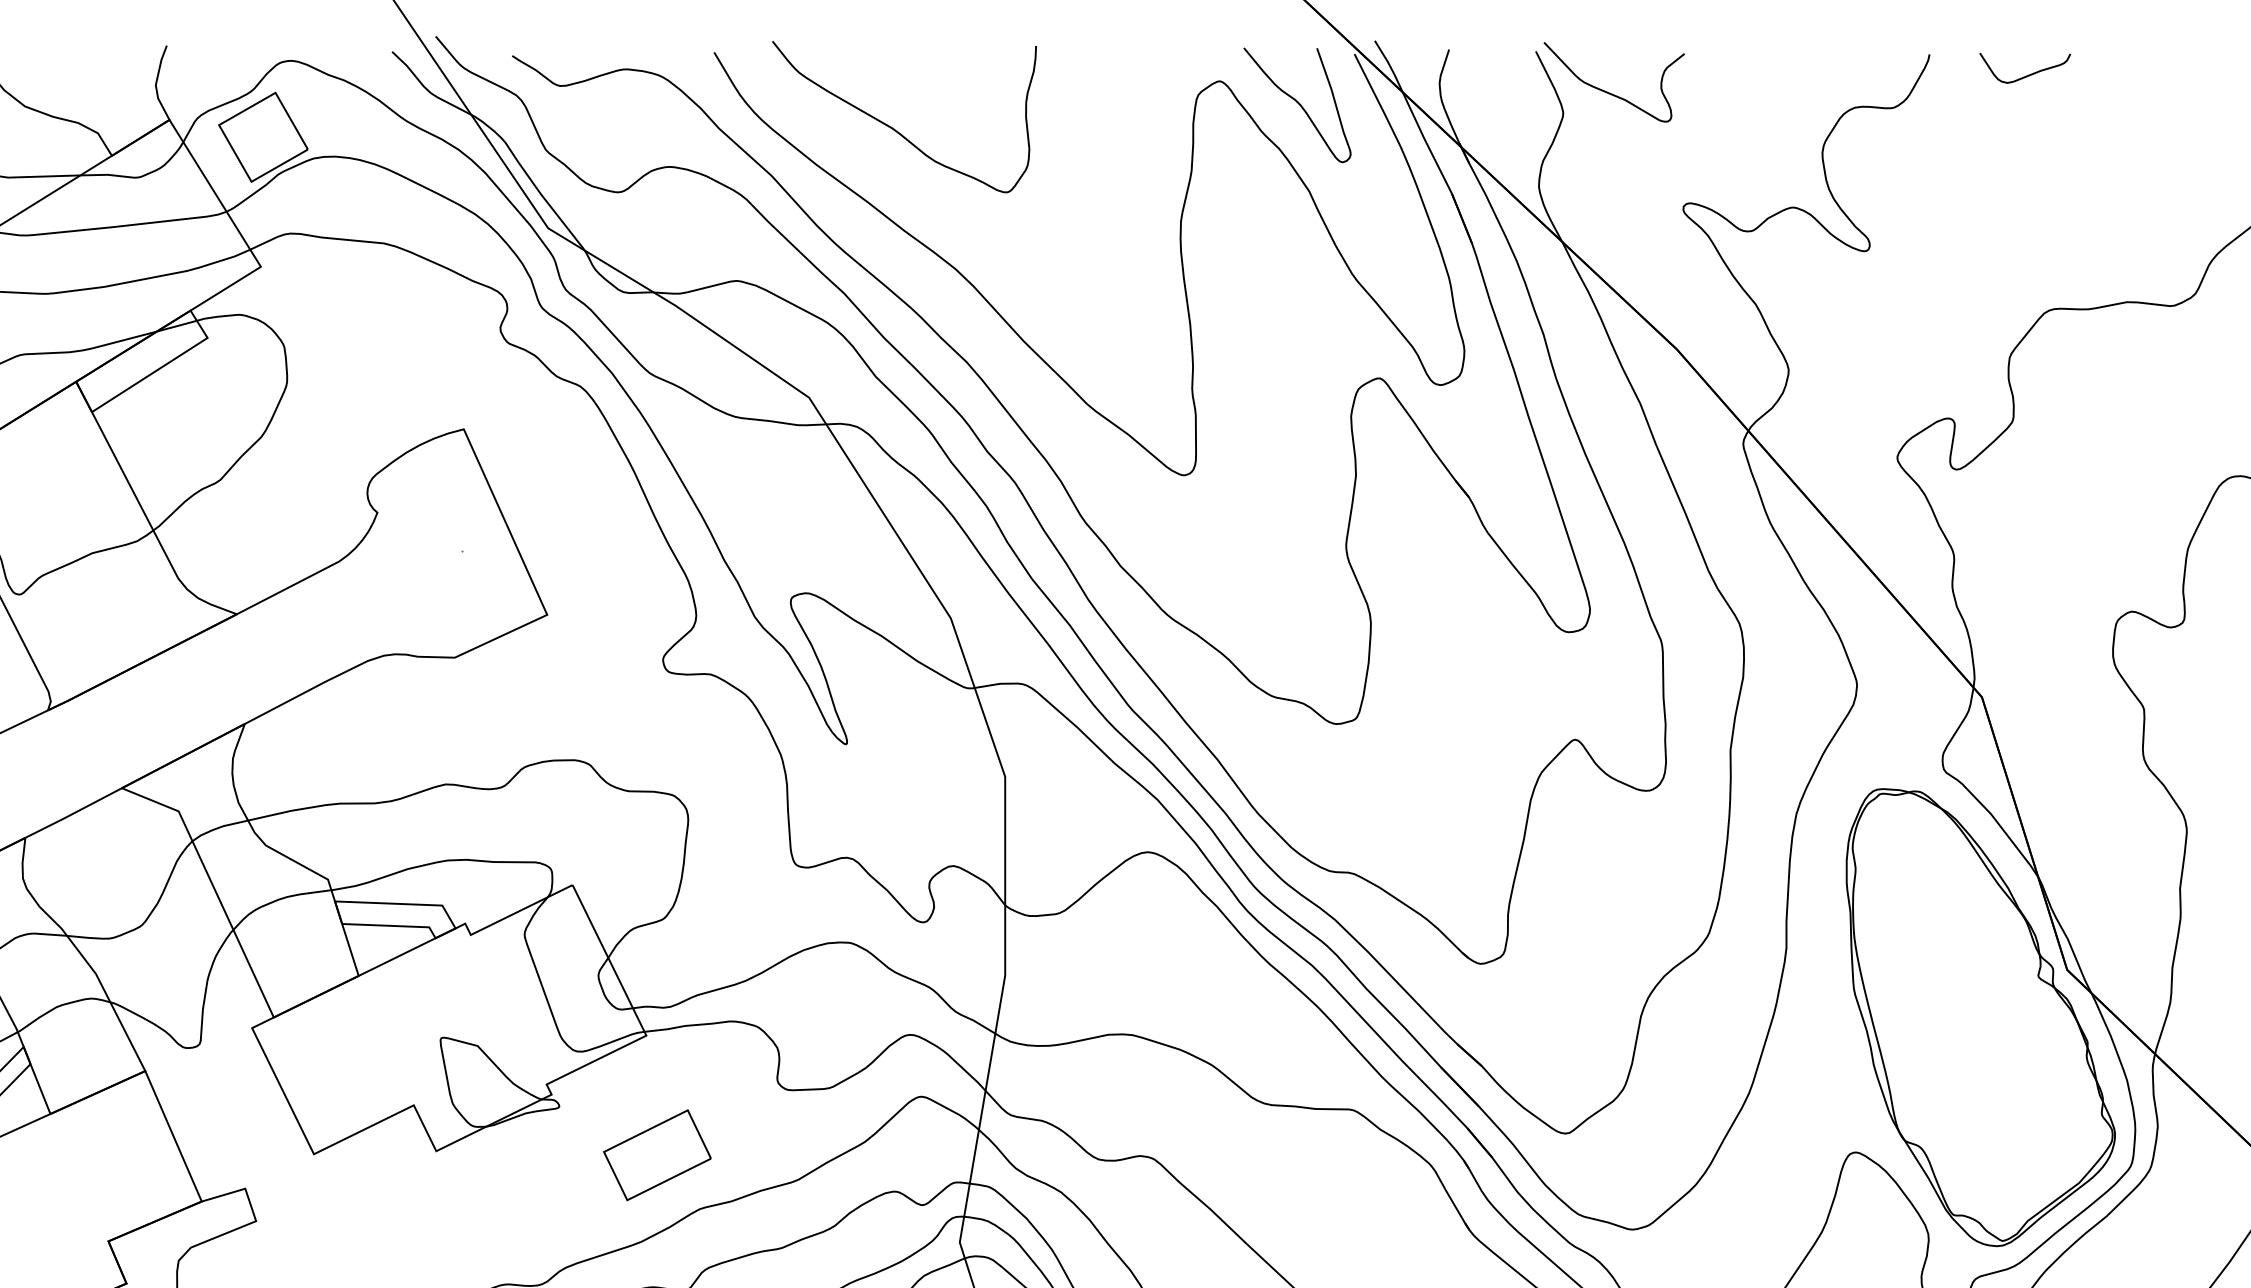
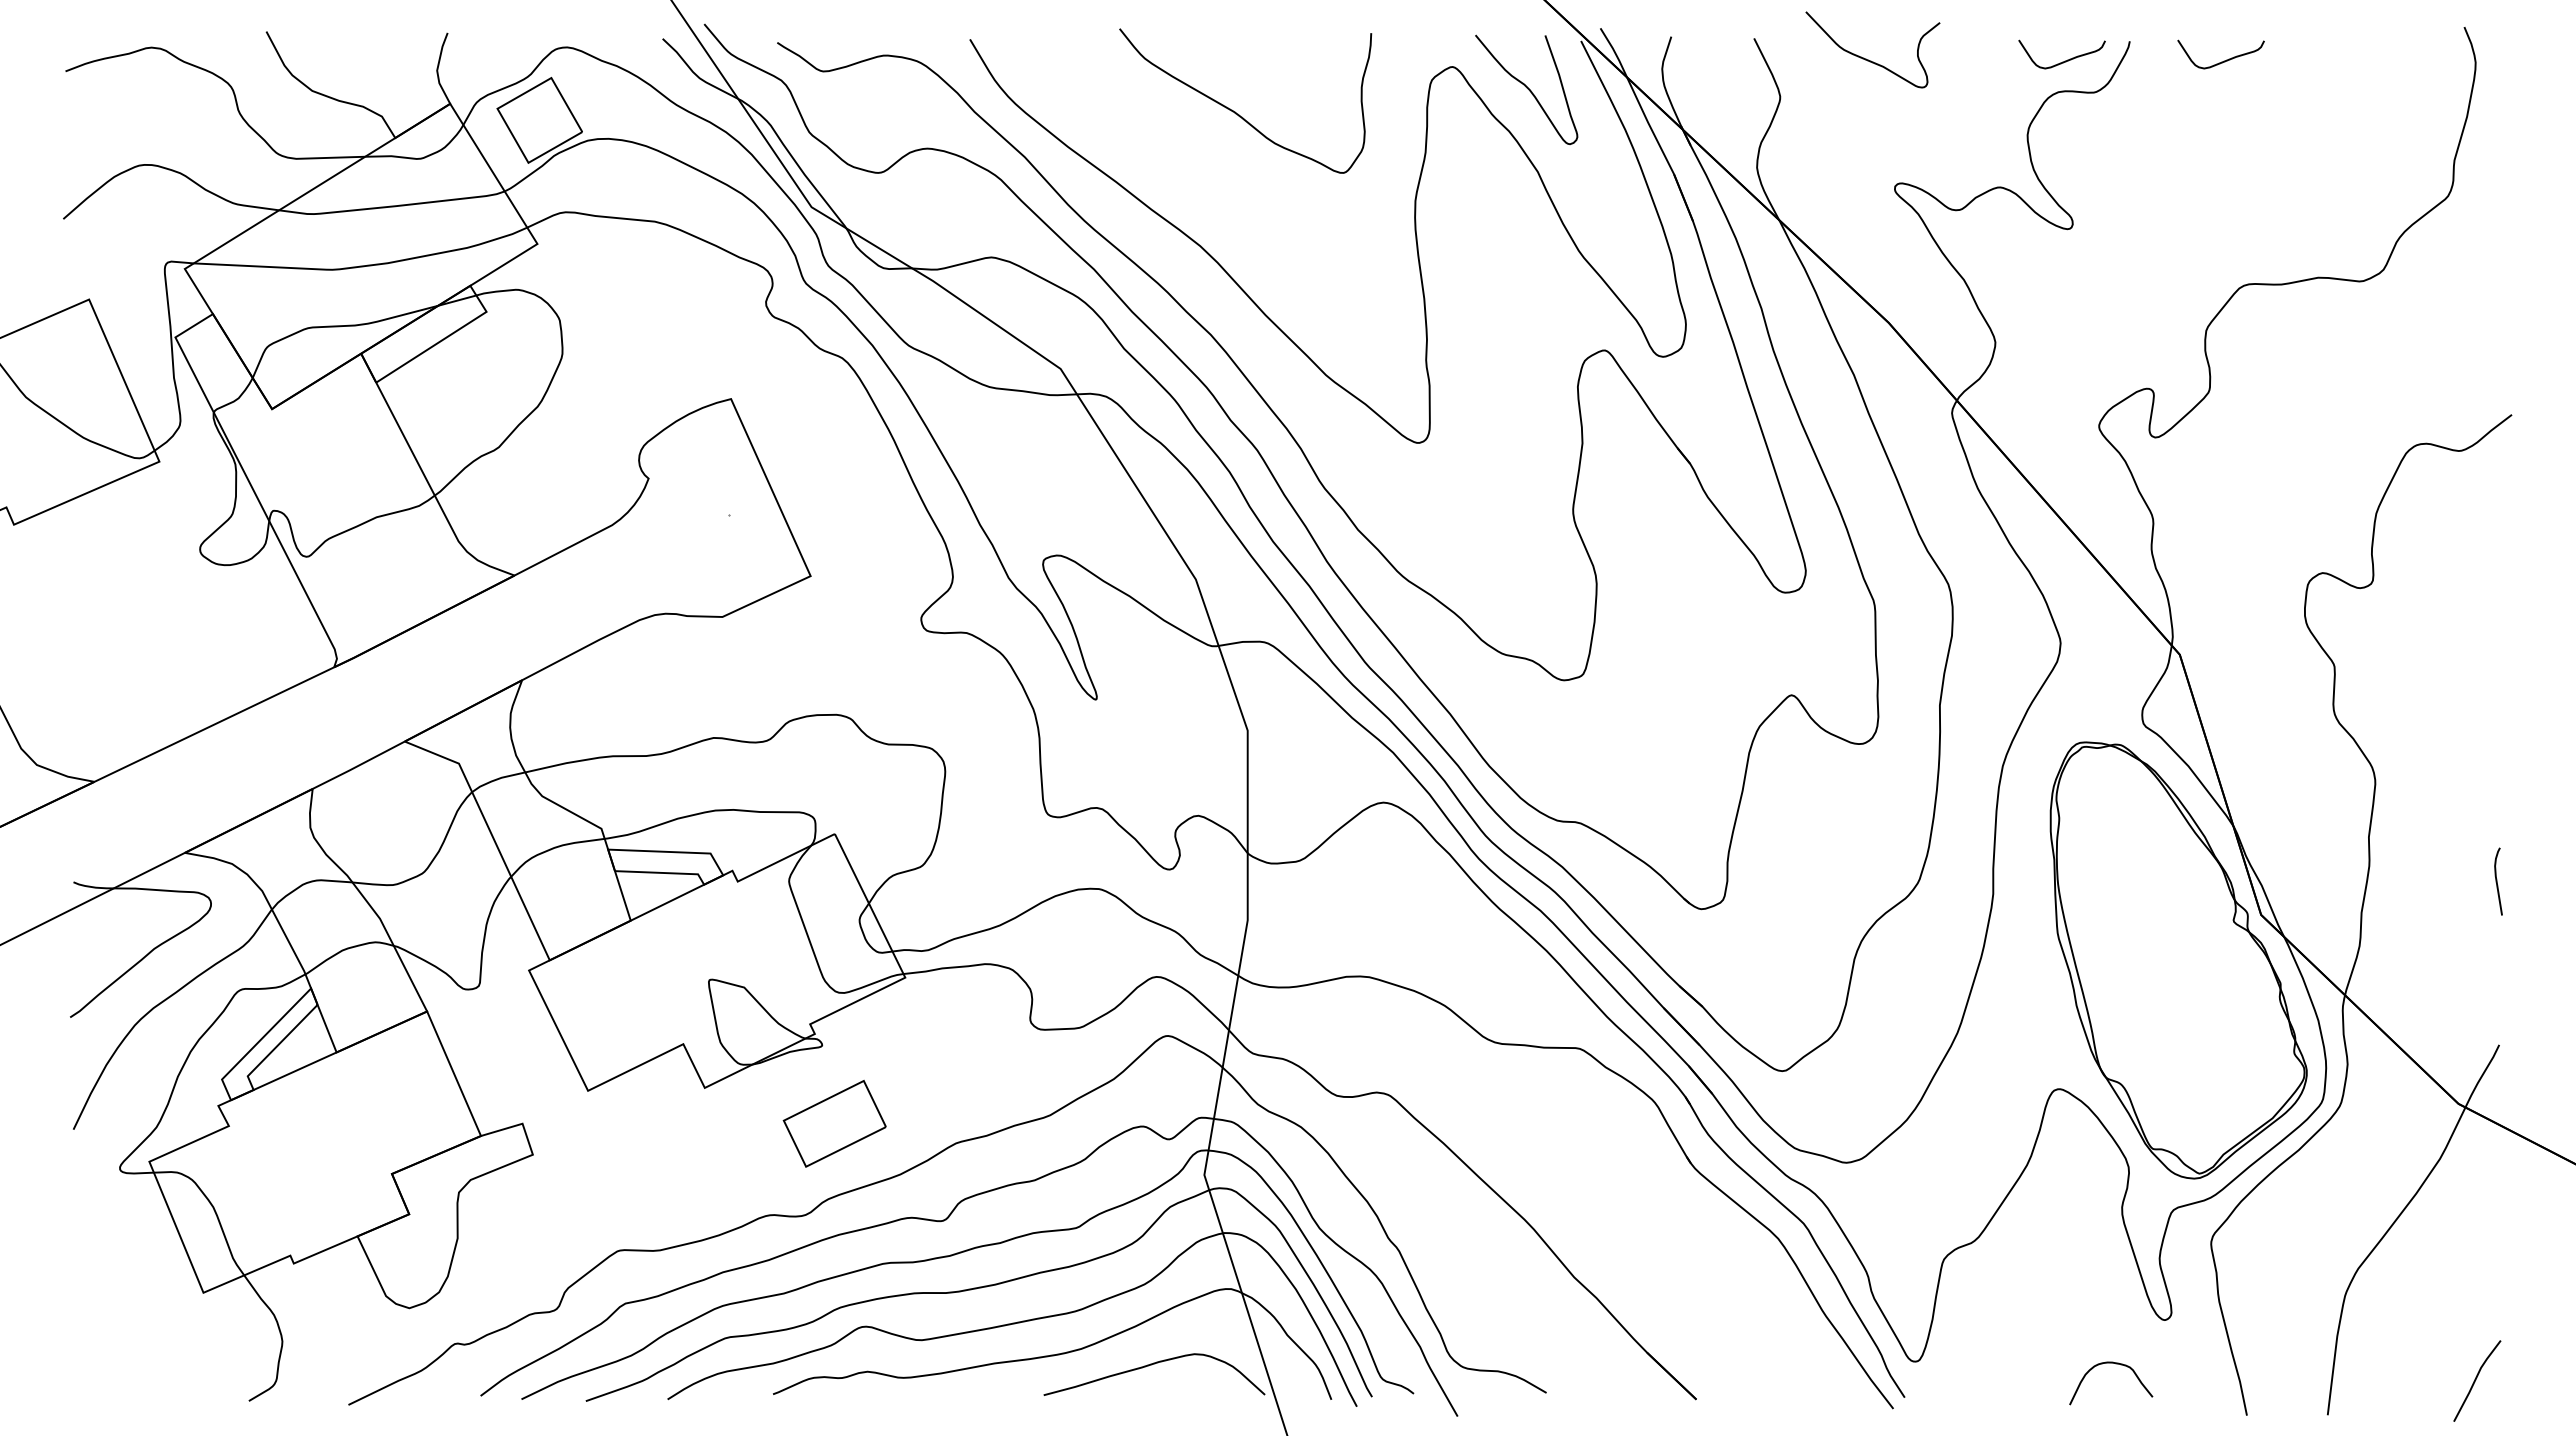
curve: (1859, 75) -> (2062, 61), added
curve: (1609, 92) -> (1868, 59), moved
curve: (893, 127) -> (1235, 111), moved
part: (657, 1154) -> (834, 1123), moved

